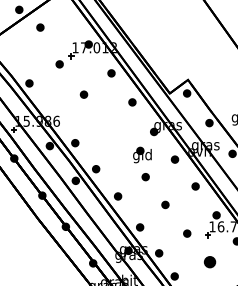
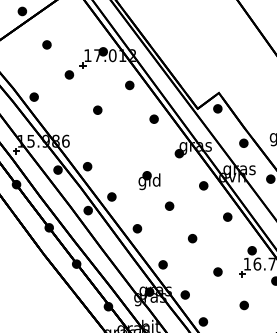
part: (40, 27) -> (47, 44), moved
part: (142, 154) -> (149, 179), moved
part: (209, 262) -> (243, 305), size x0.62

